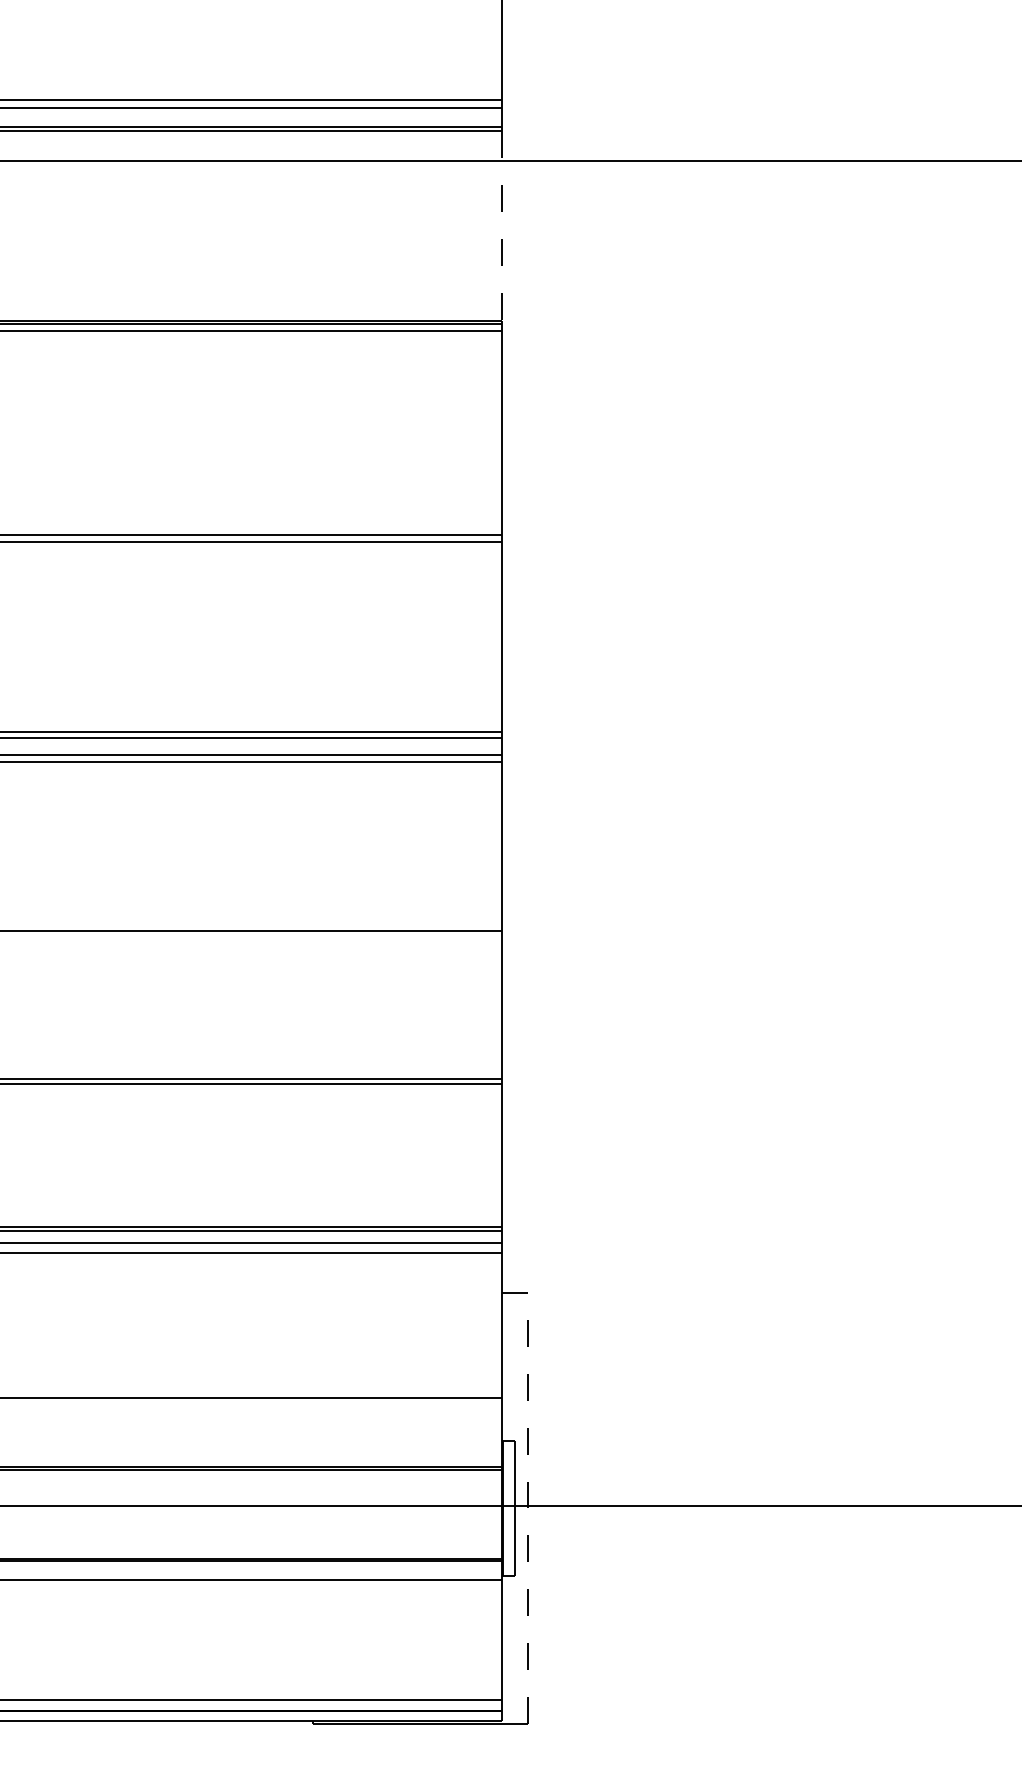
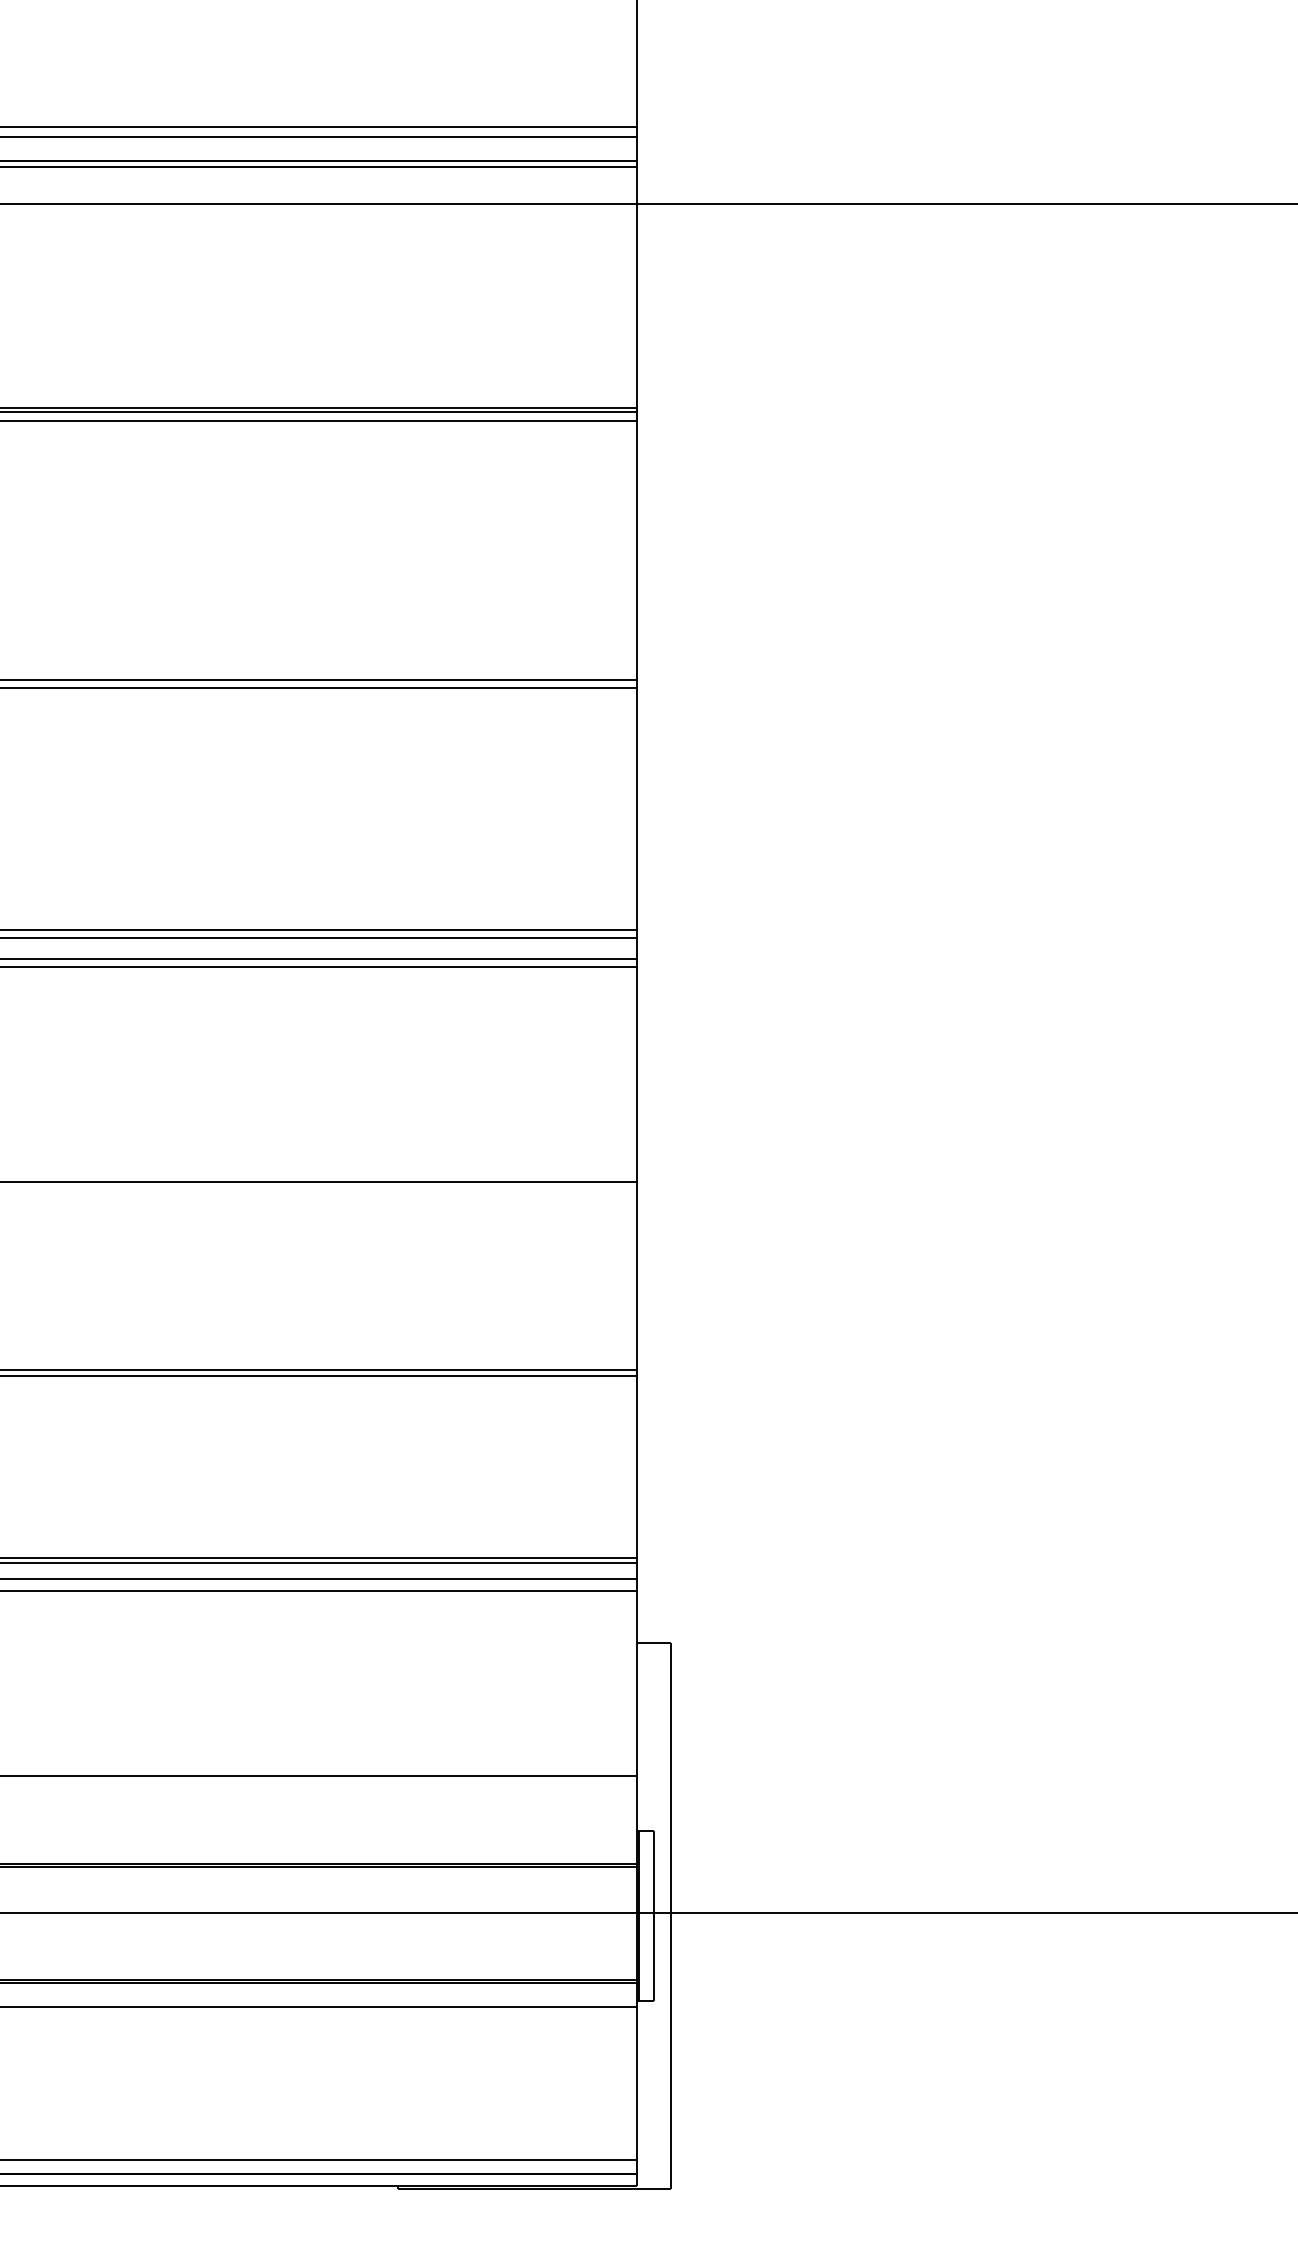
line: (501, 226) -> (637, 287), dashed -> solid
line: (528, 1508) -> (671, 1915), dashed -> solid

